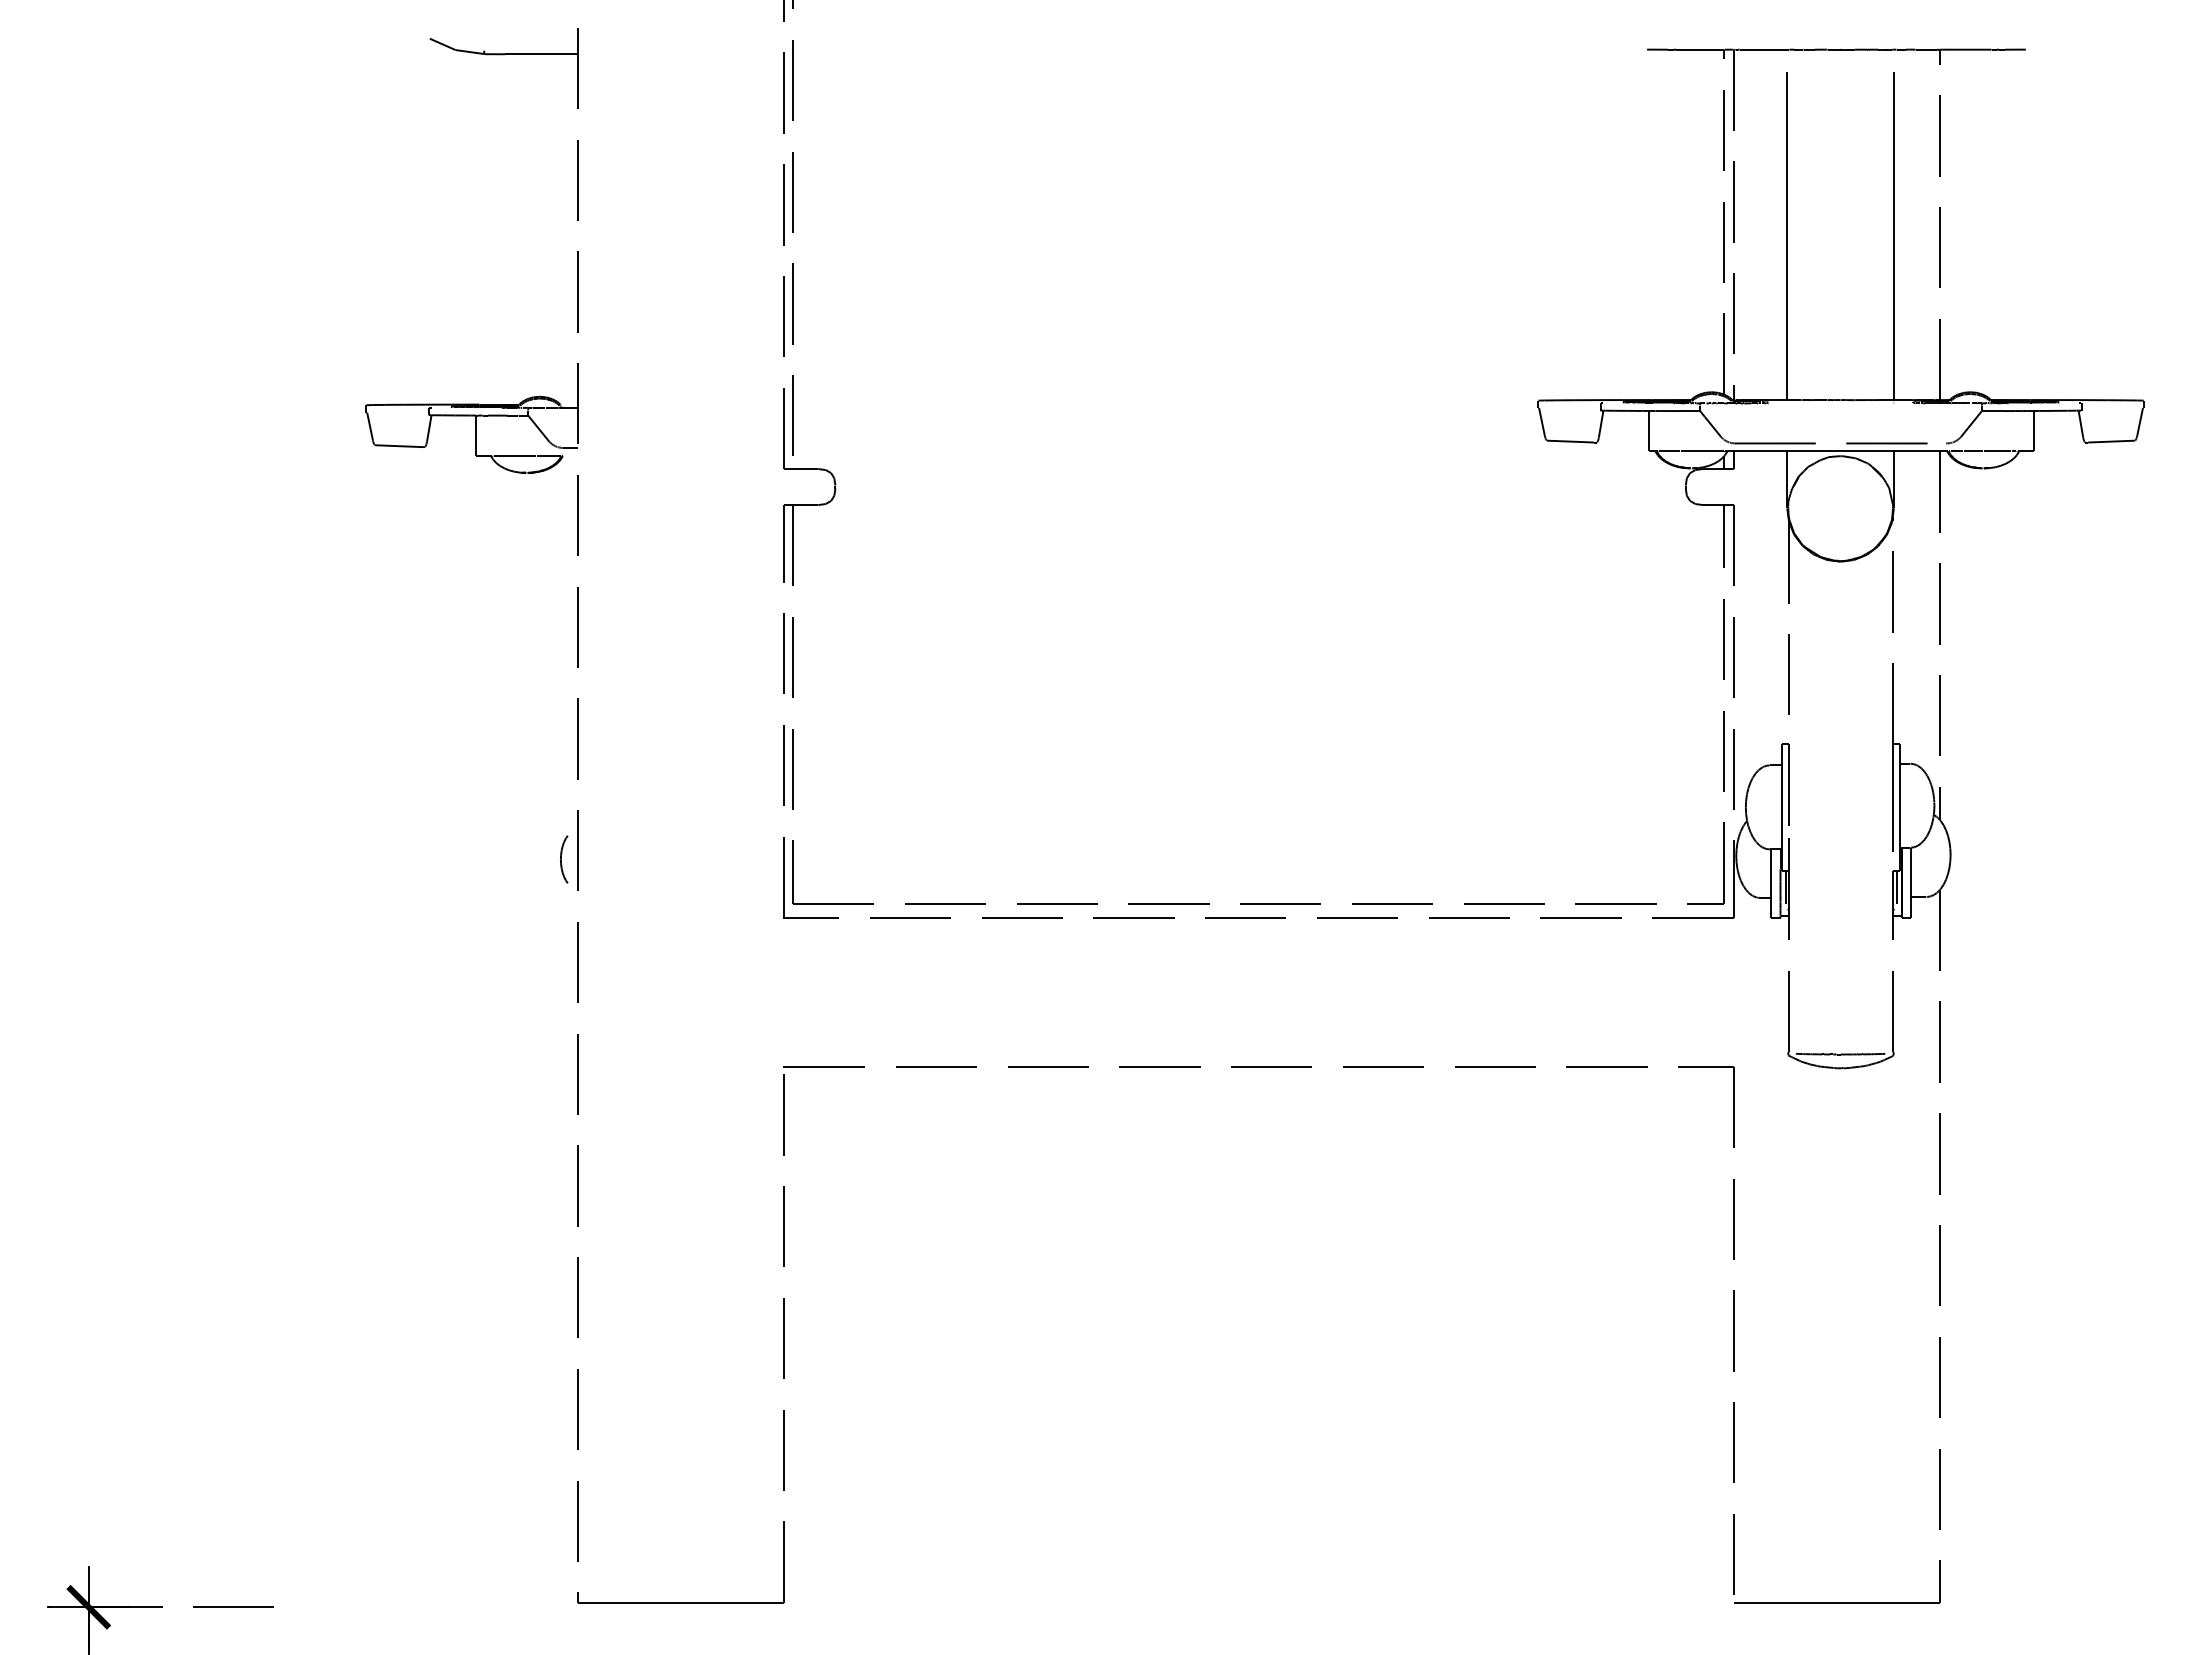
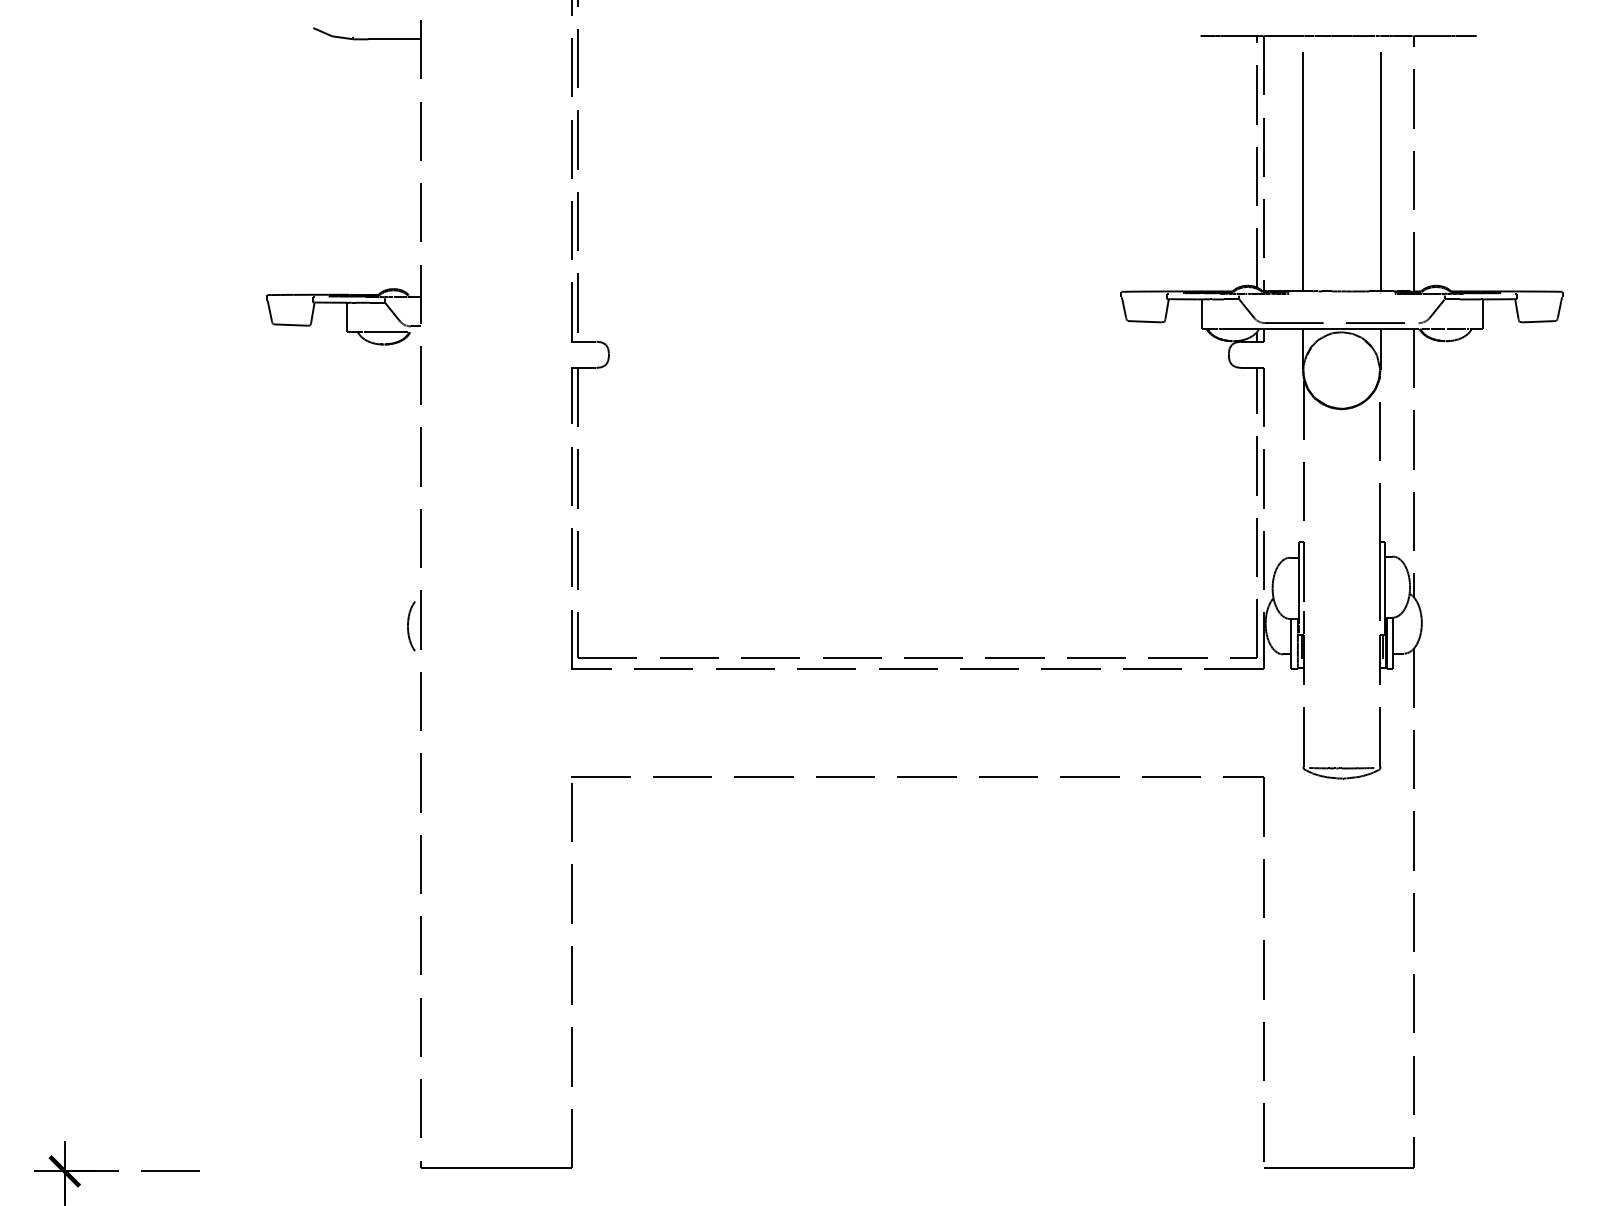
part: (563, 859) -> (410, 626), size x1.43

